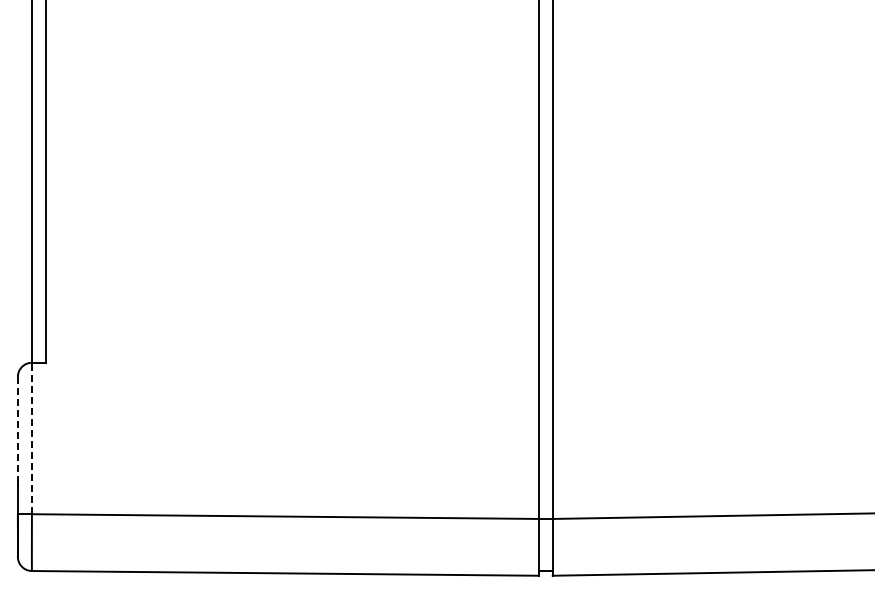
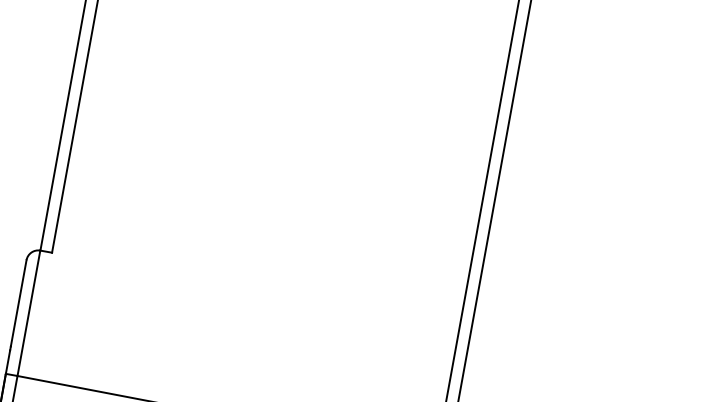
line: (17, 429) -> (18, 303), dashed -> solid
line: (31, 438) -> (28, 313), dashed -> solid

